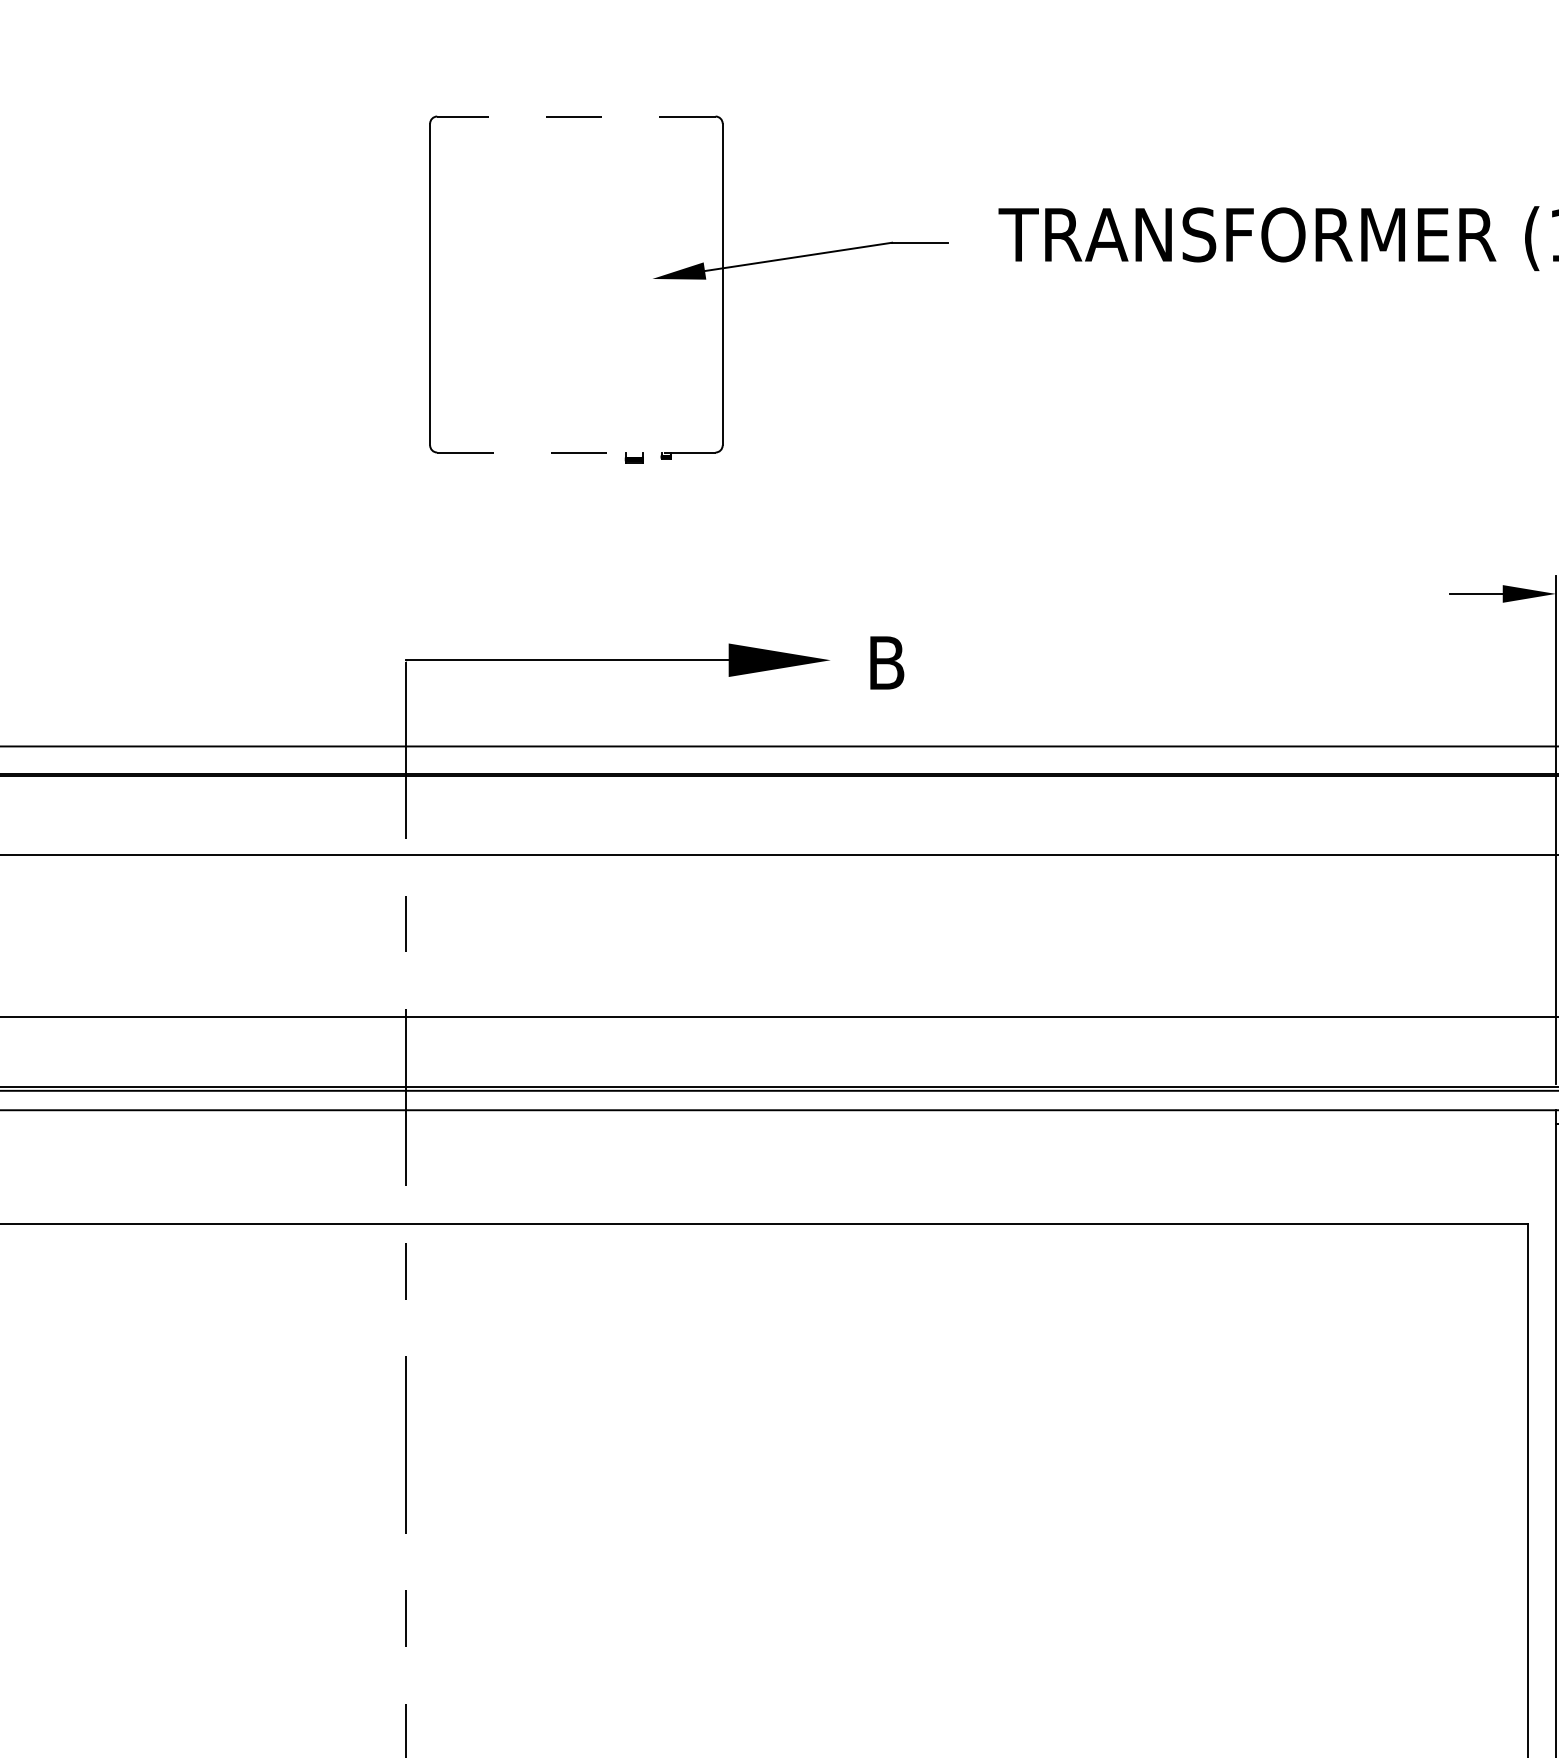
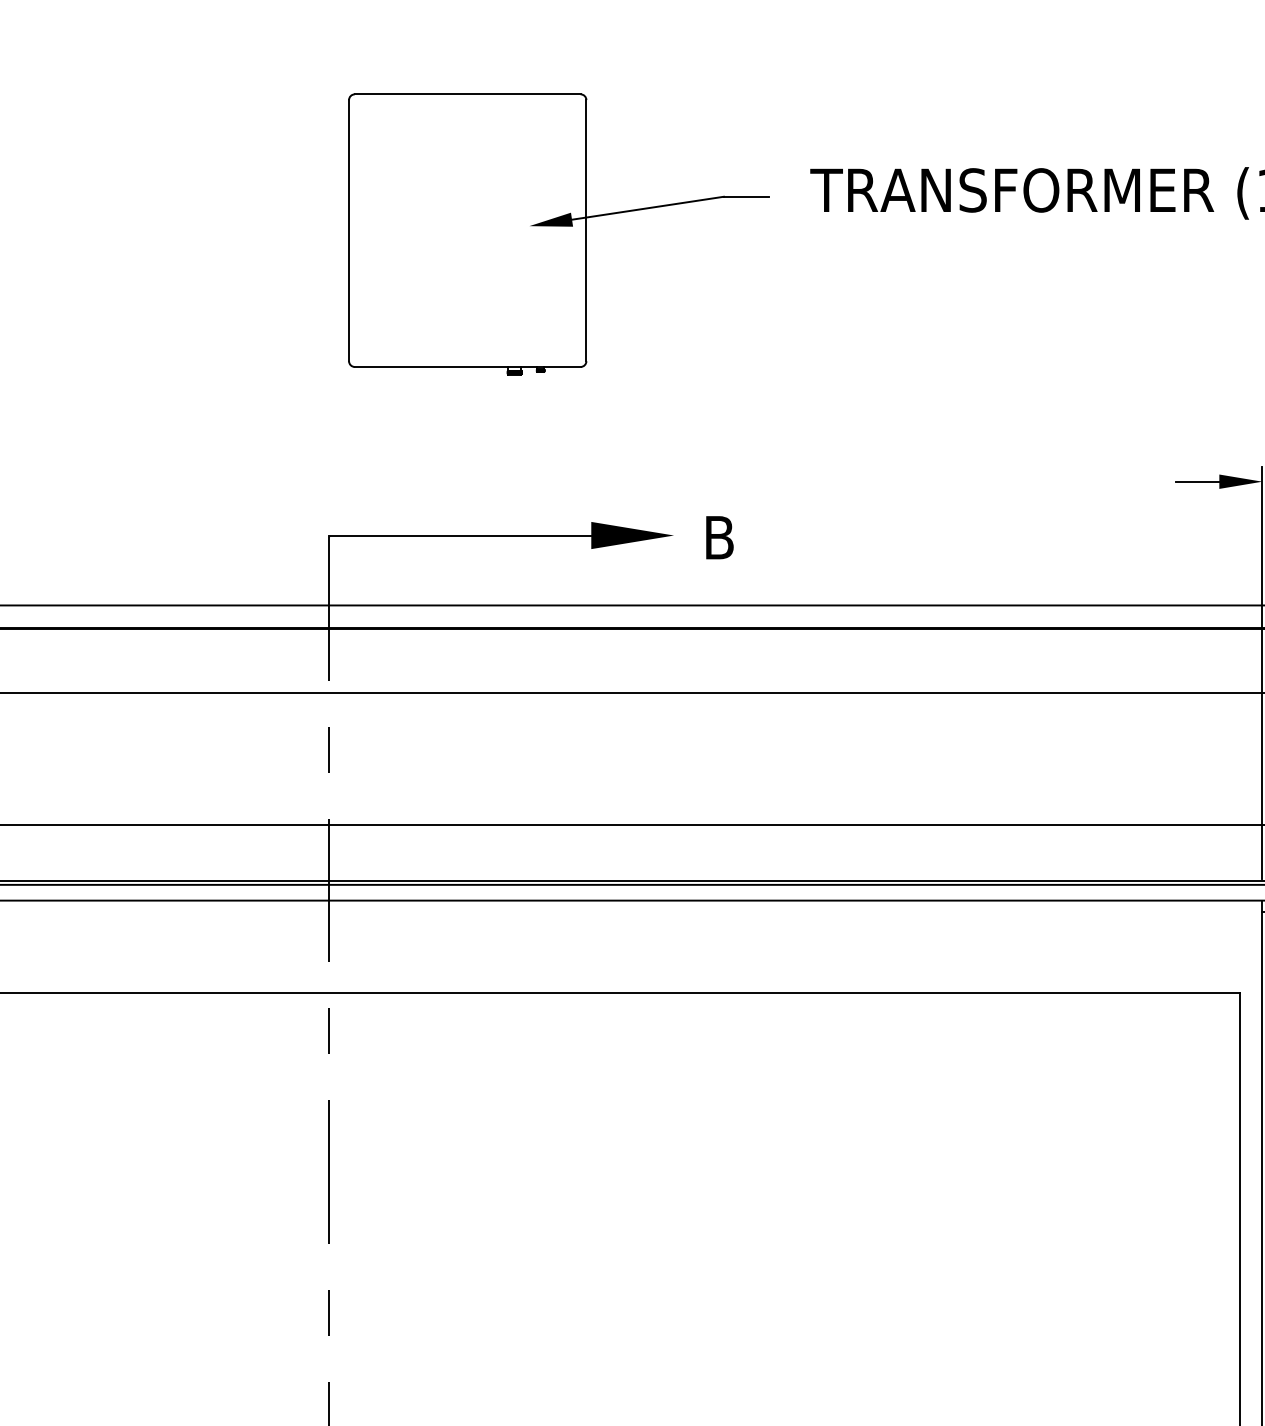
line: (576, 116) -> (467, 94), dashed -> solid
line: (576, 451) -> (467, 366), dashed -> solid

